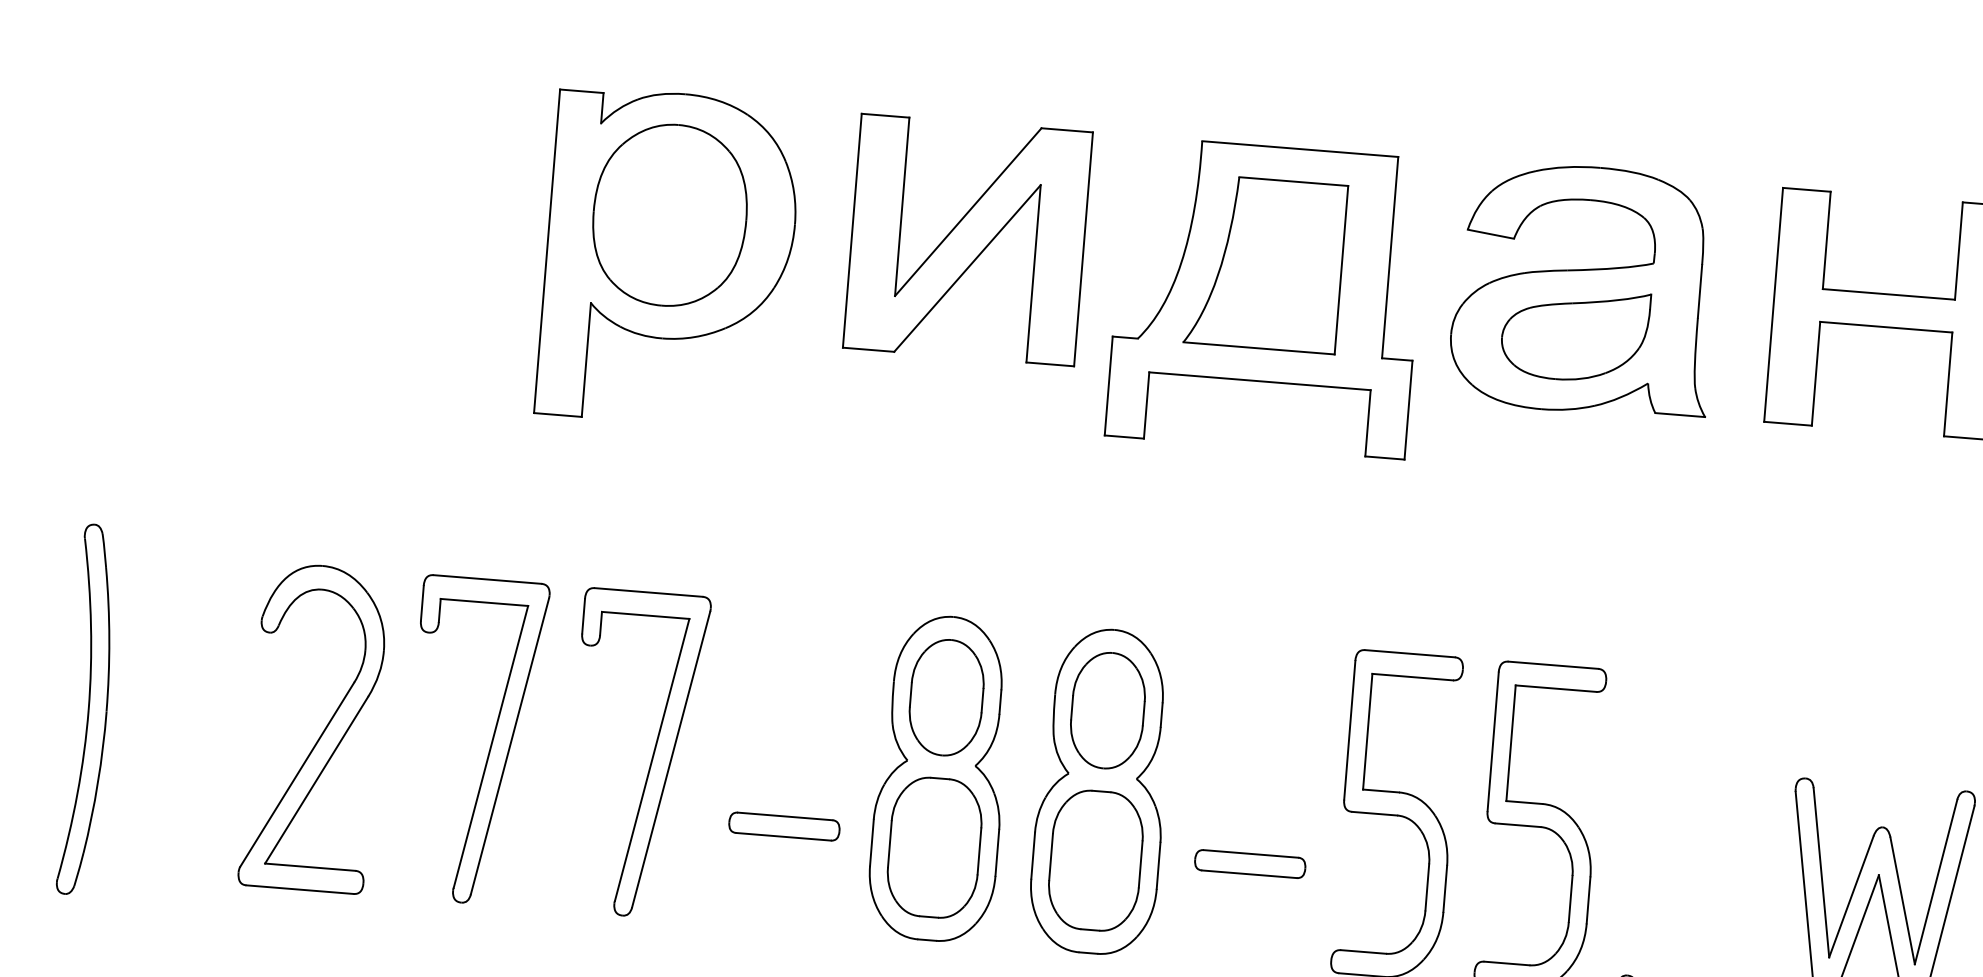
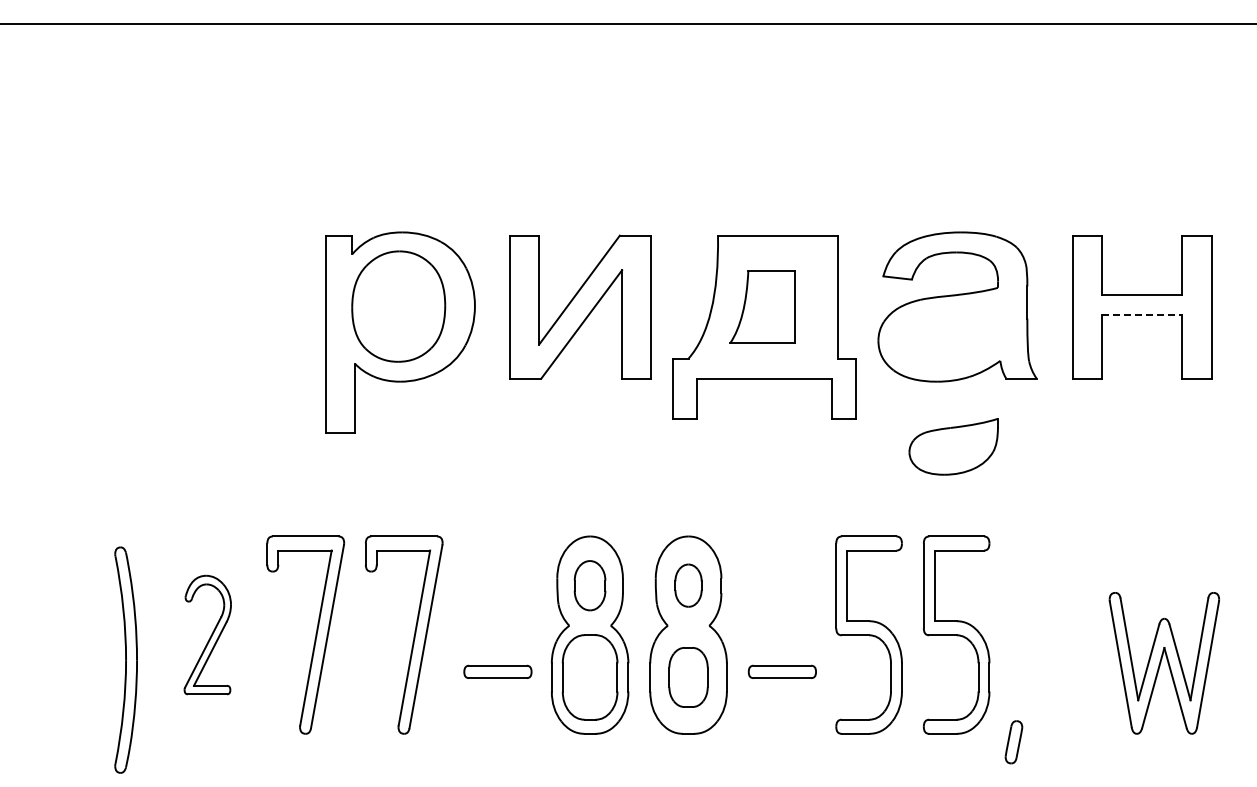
part: (1265, 264) -> (762, 307), size x0.7
line: (1886, 327) -> (1142, 315), solid -> dashed
part: (1574, 334) -> (953, 446), moved
part: (945, 697) -> (589, 585), size x0.7
part: (87, 708) -> (125, 659), moved
part: (1107, 710) -> (688, 585), size x0.6
part: (313, 727) -> (207, 634), size x0.6
part: (1095, 860) -> (688, 677), size x0.7

